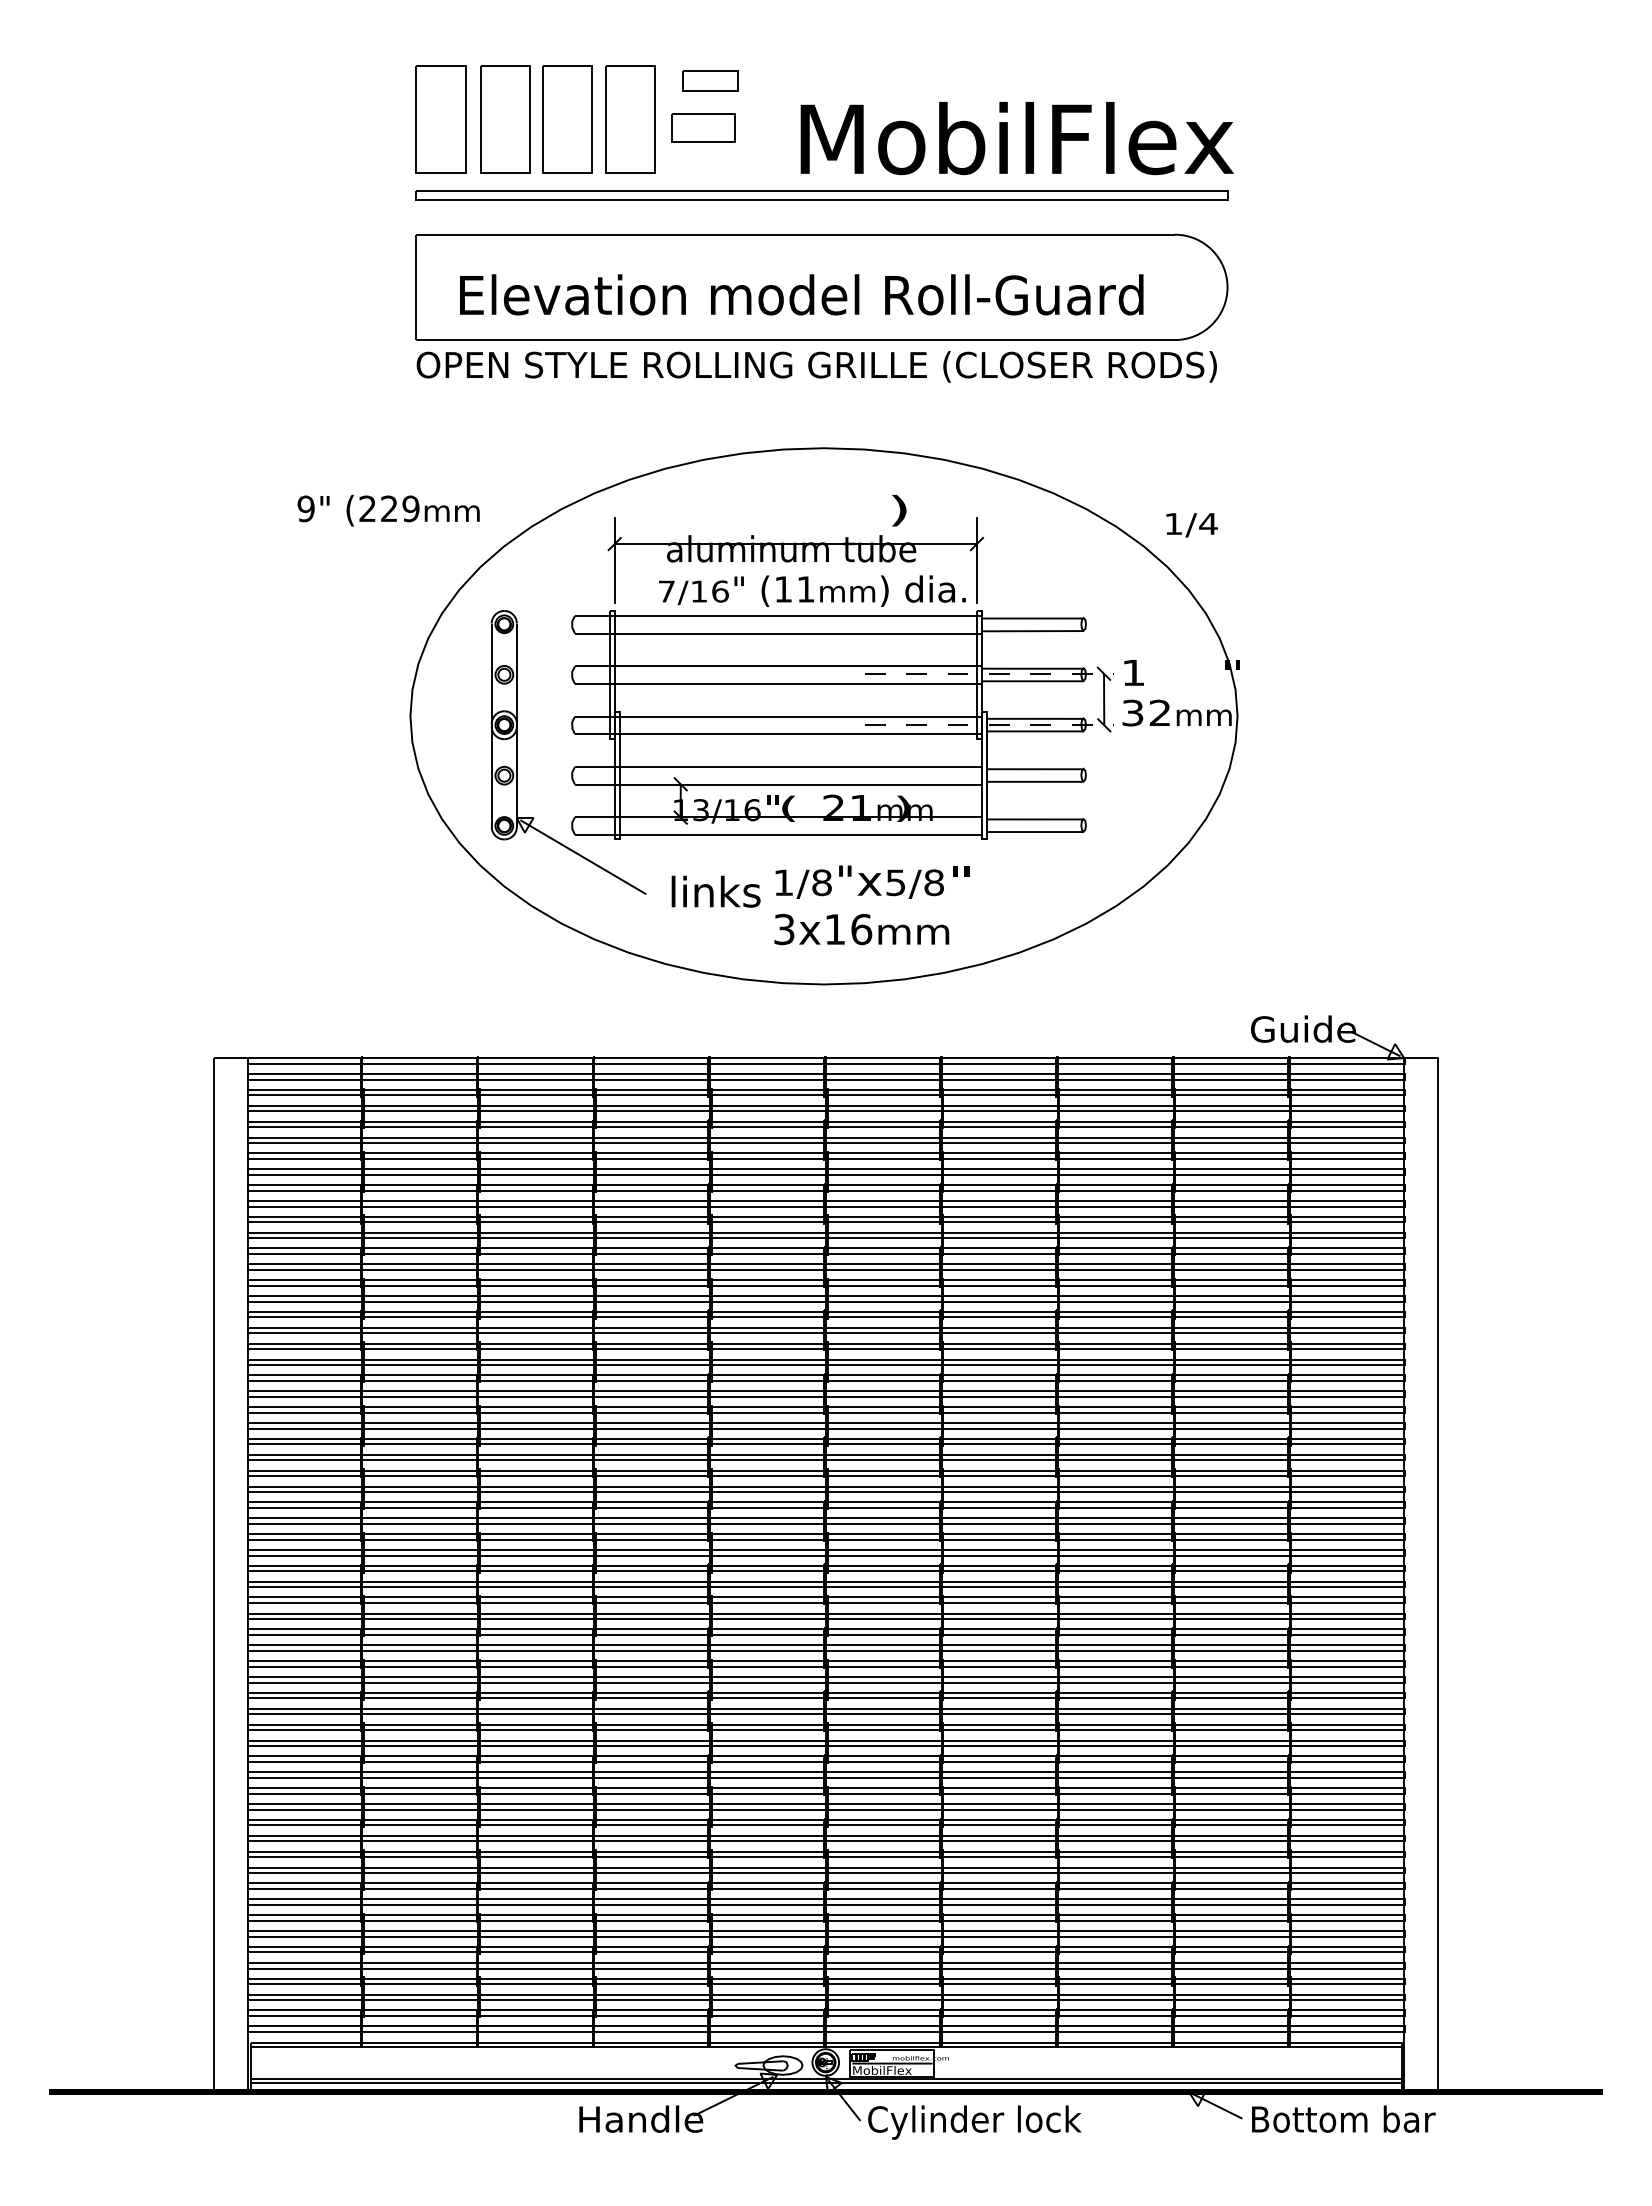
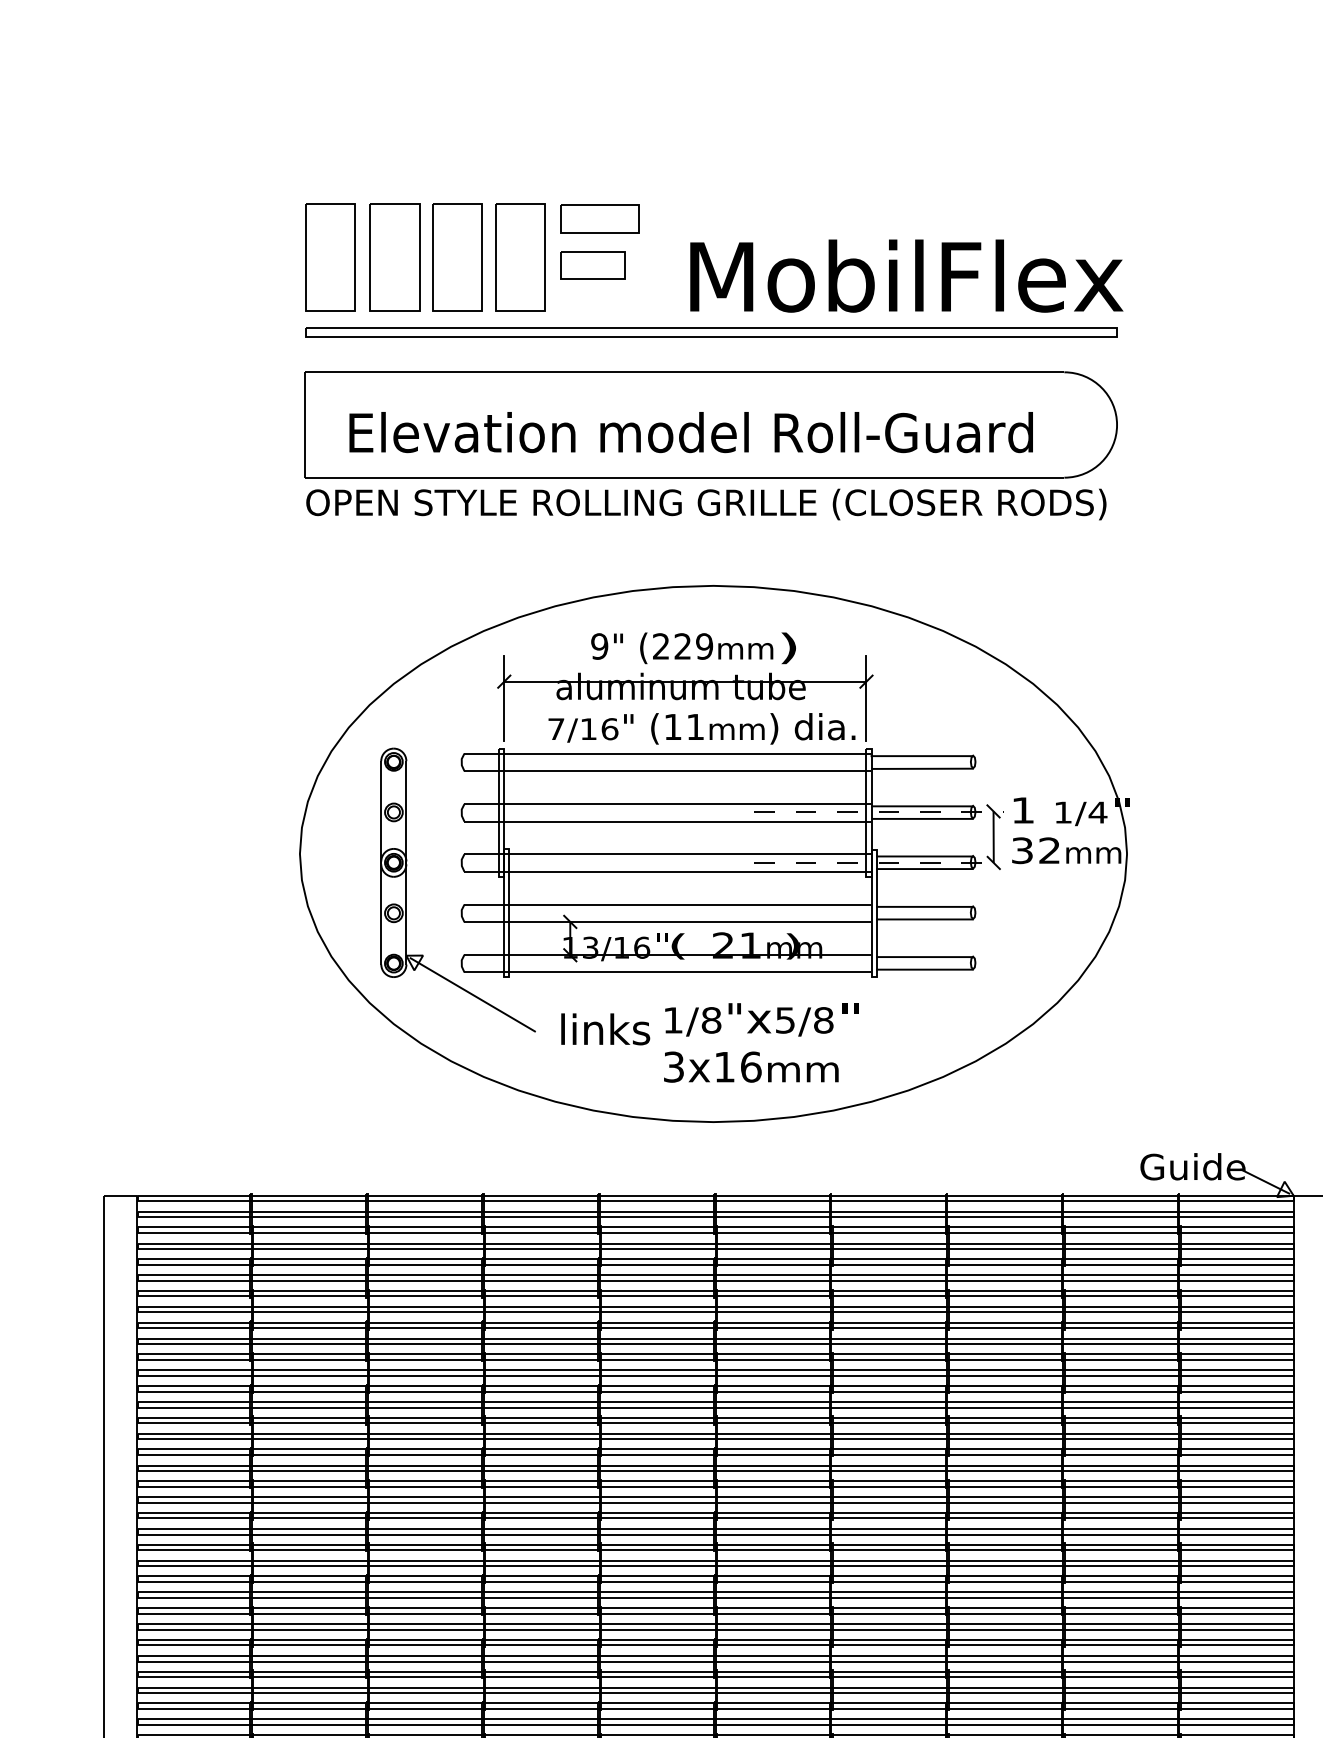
part: (710, 81) -> (600, 219), size x1.43
text: (388, 510) -> (682, 648), moved
text: (1191, 525) -> (1081, 814), moved

